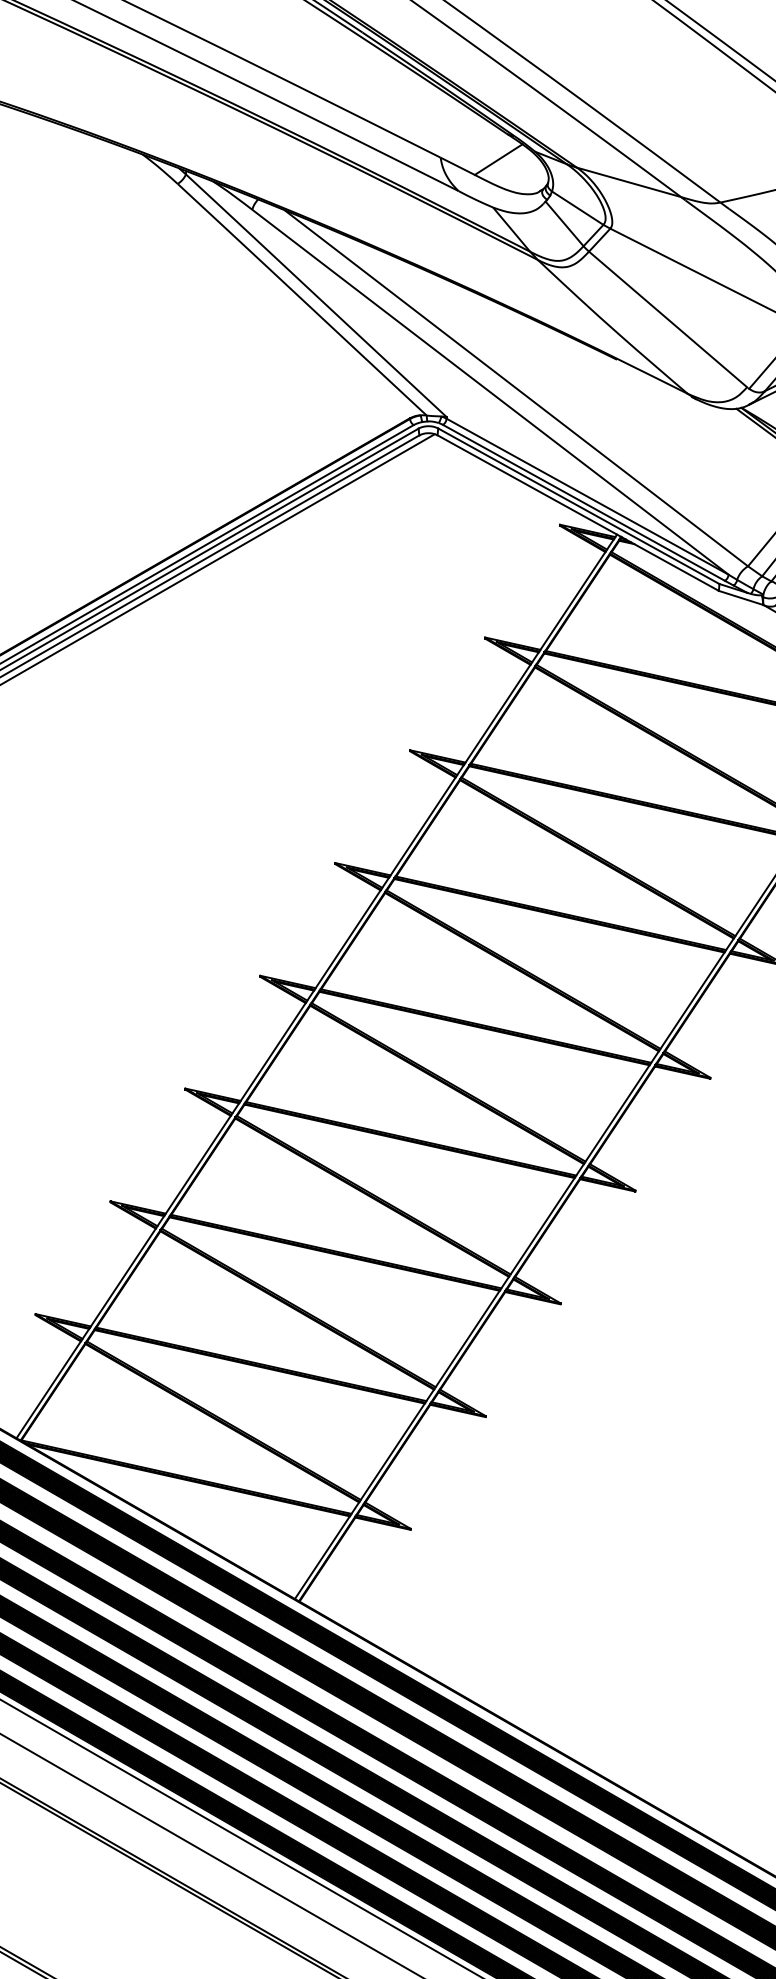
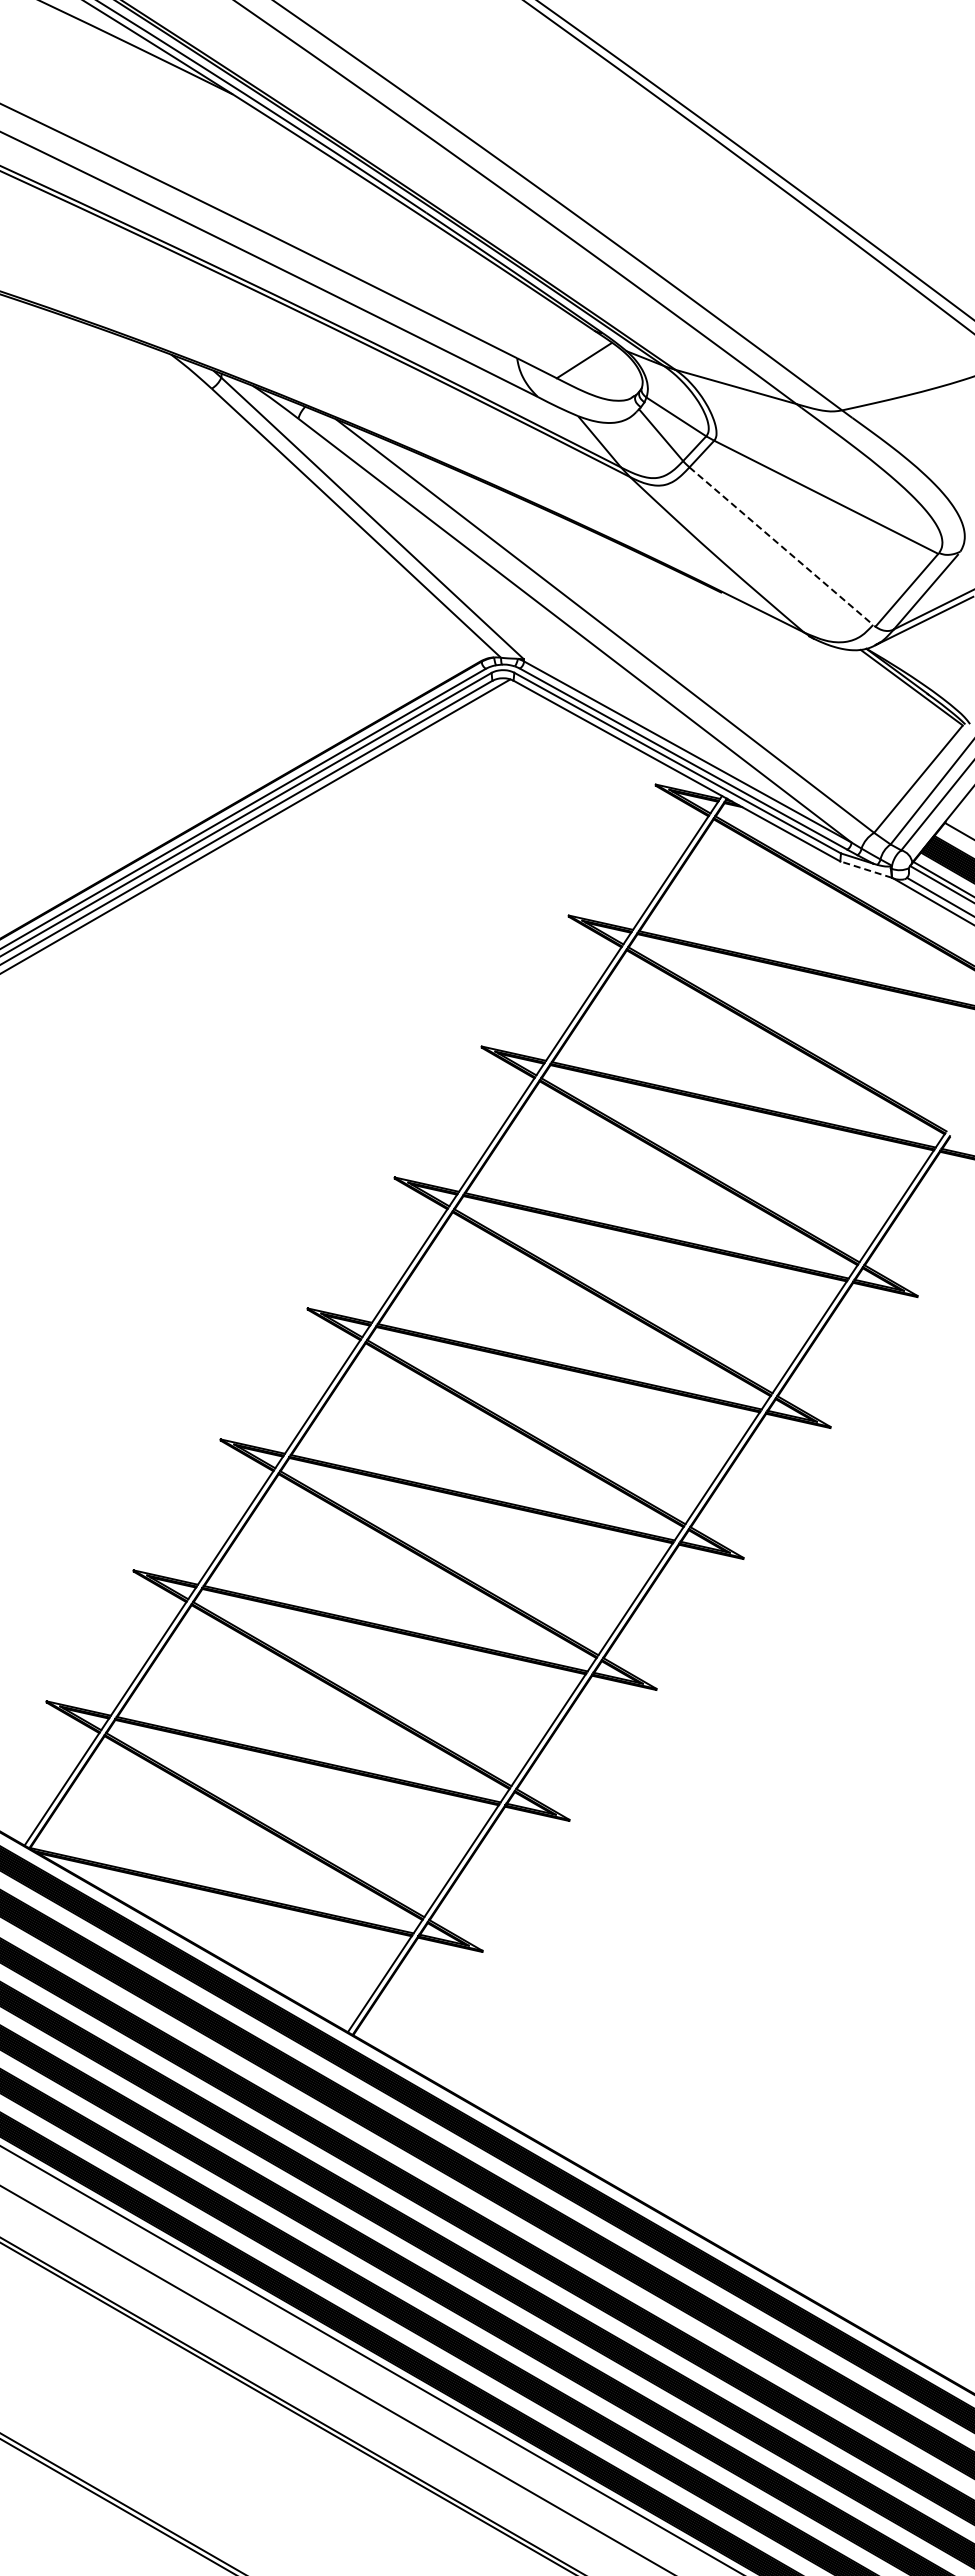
line: (668, 319) -> (781, 546), solid -> dashed
line: (740, 597) -> (865, 869), solid -> dashed

